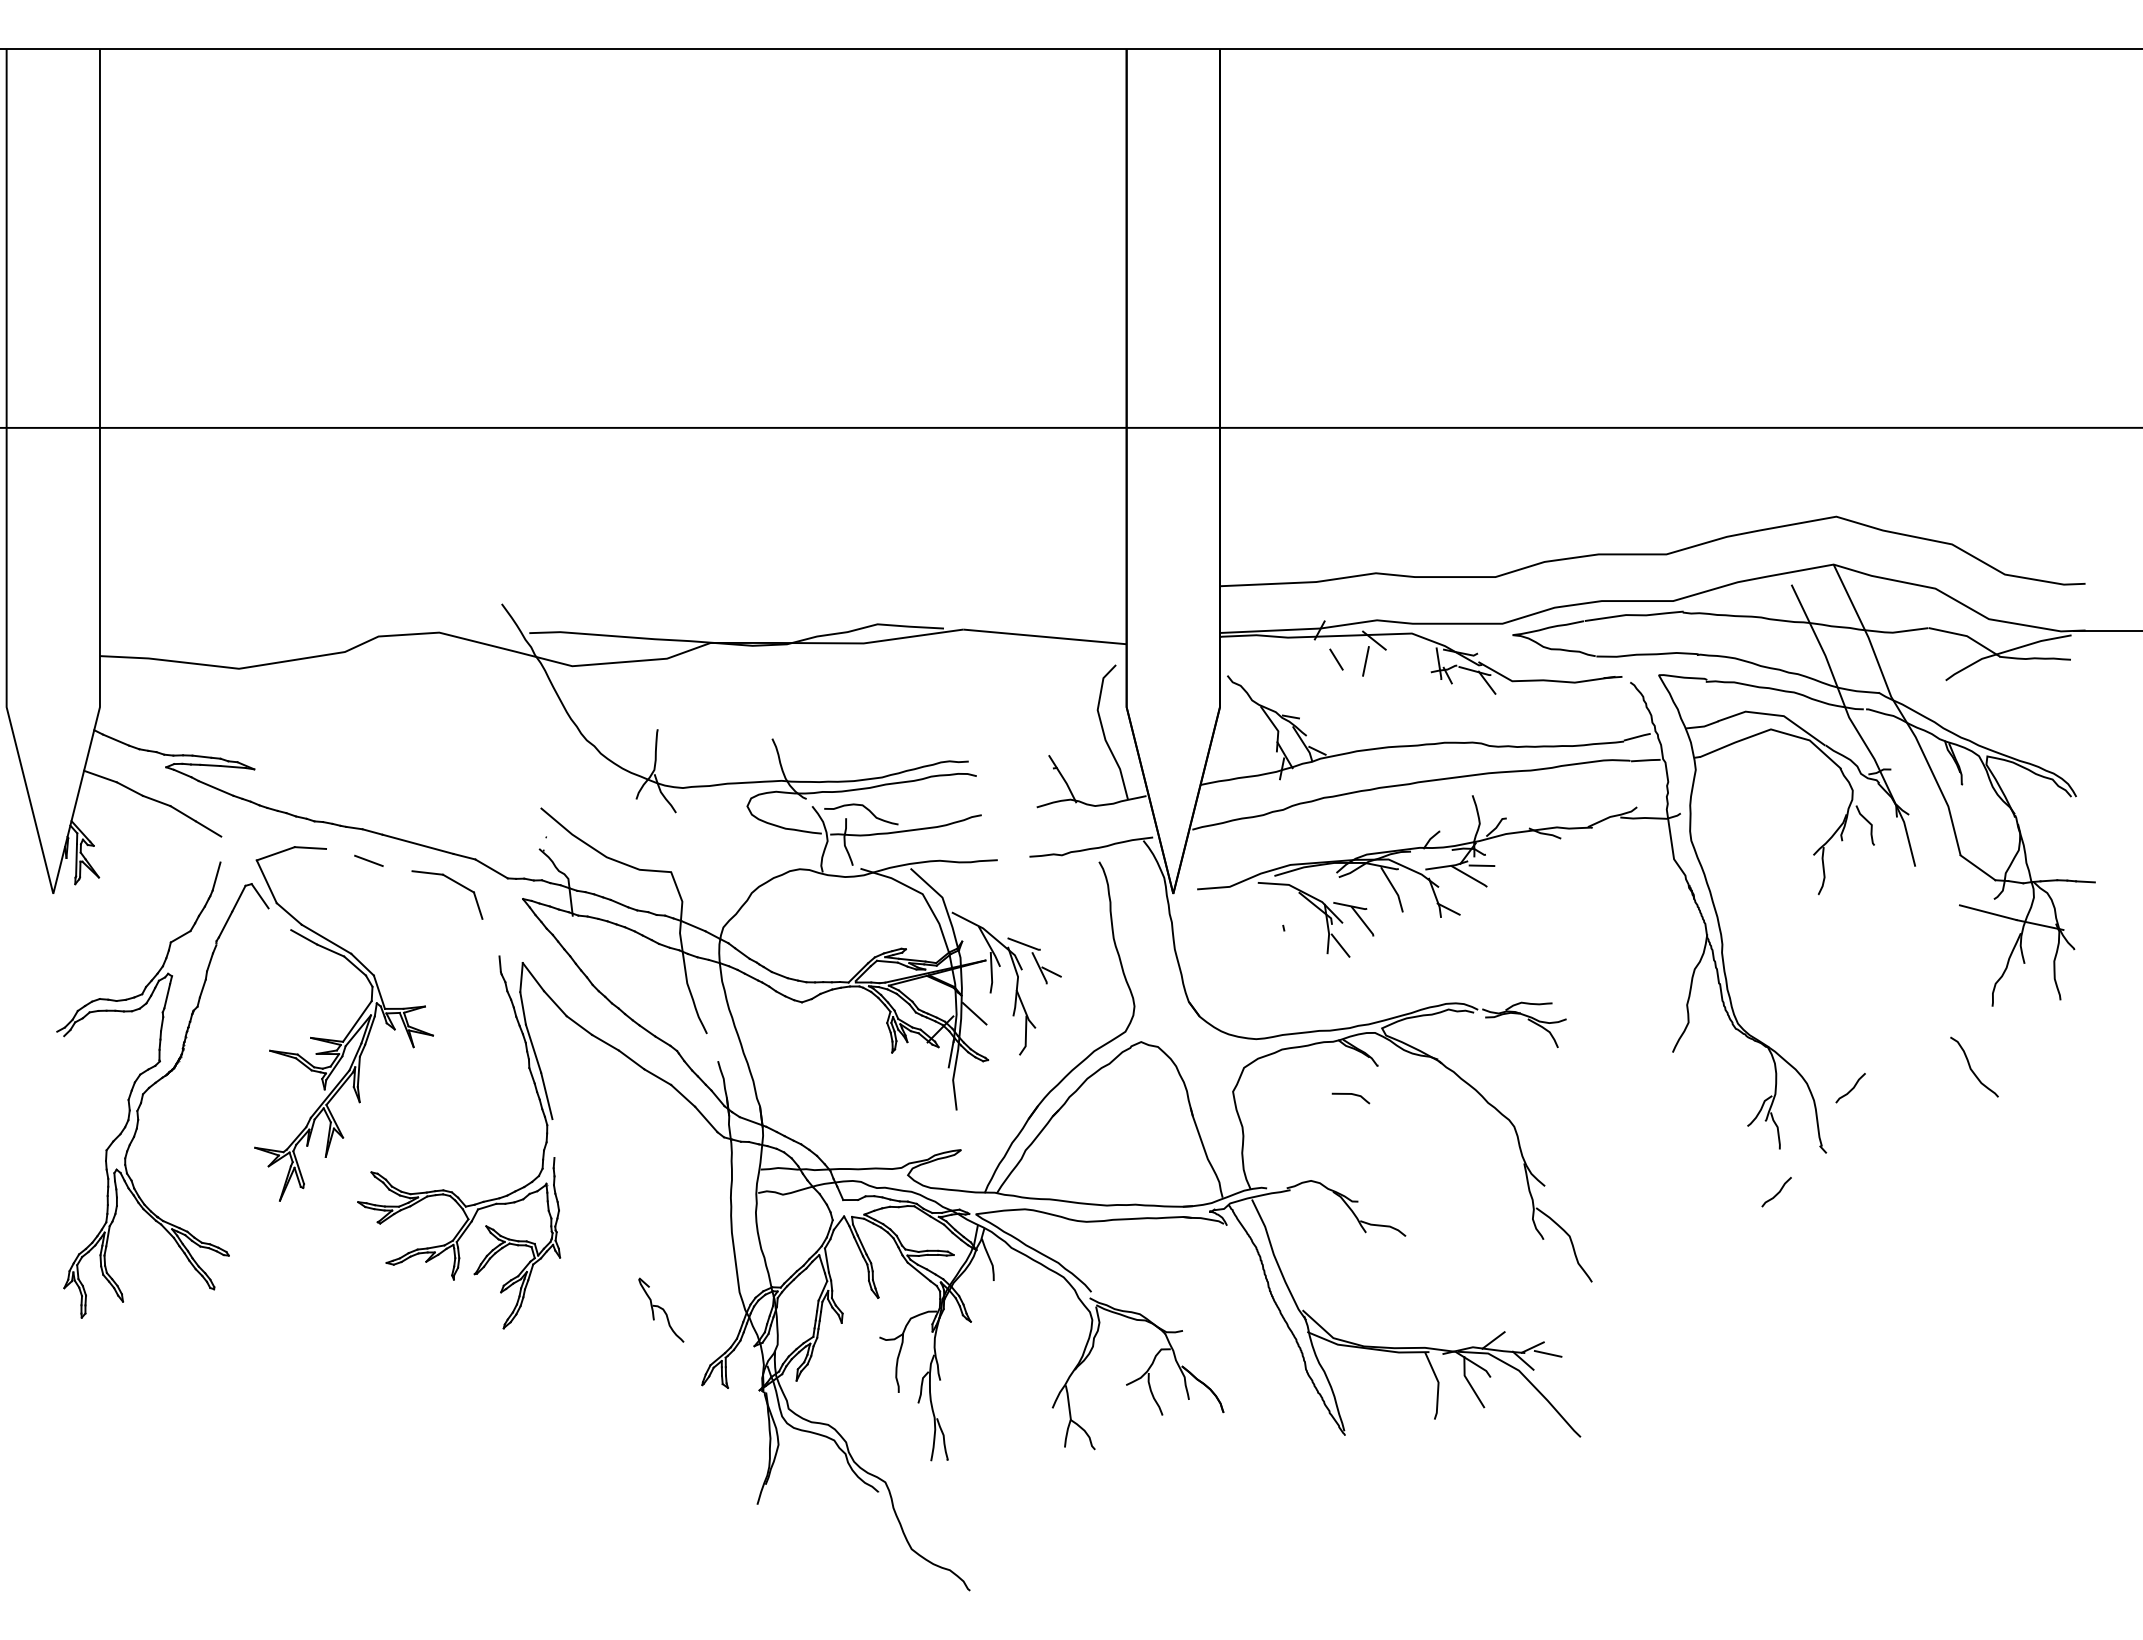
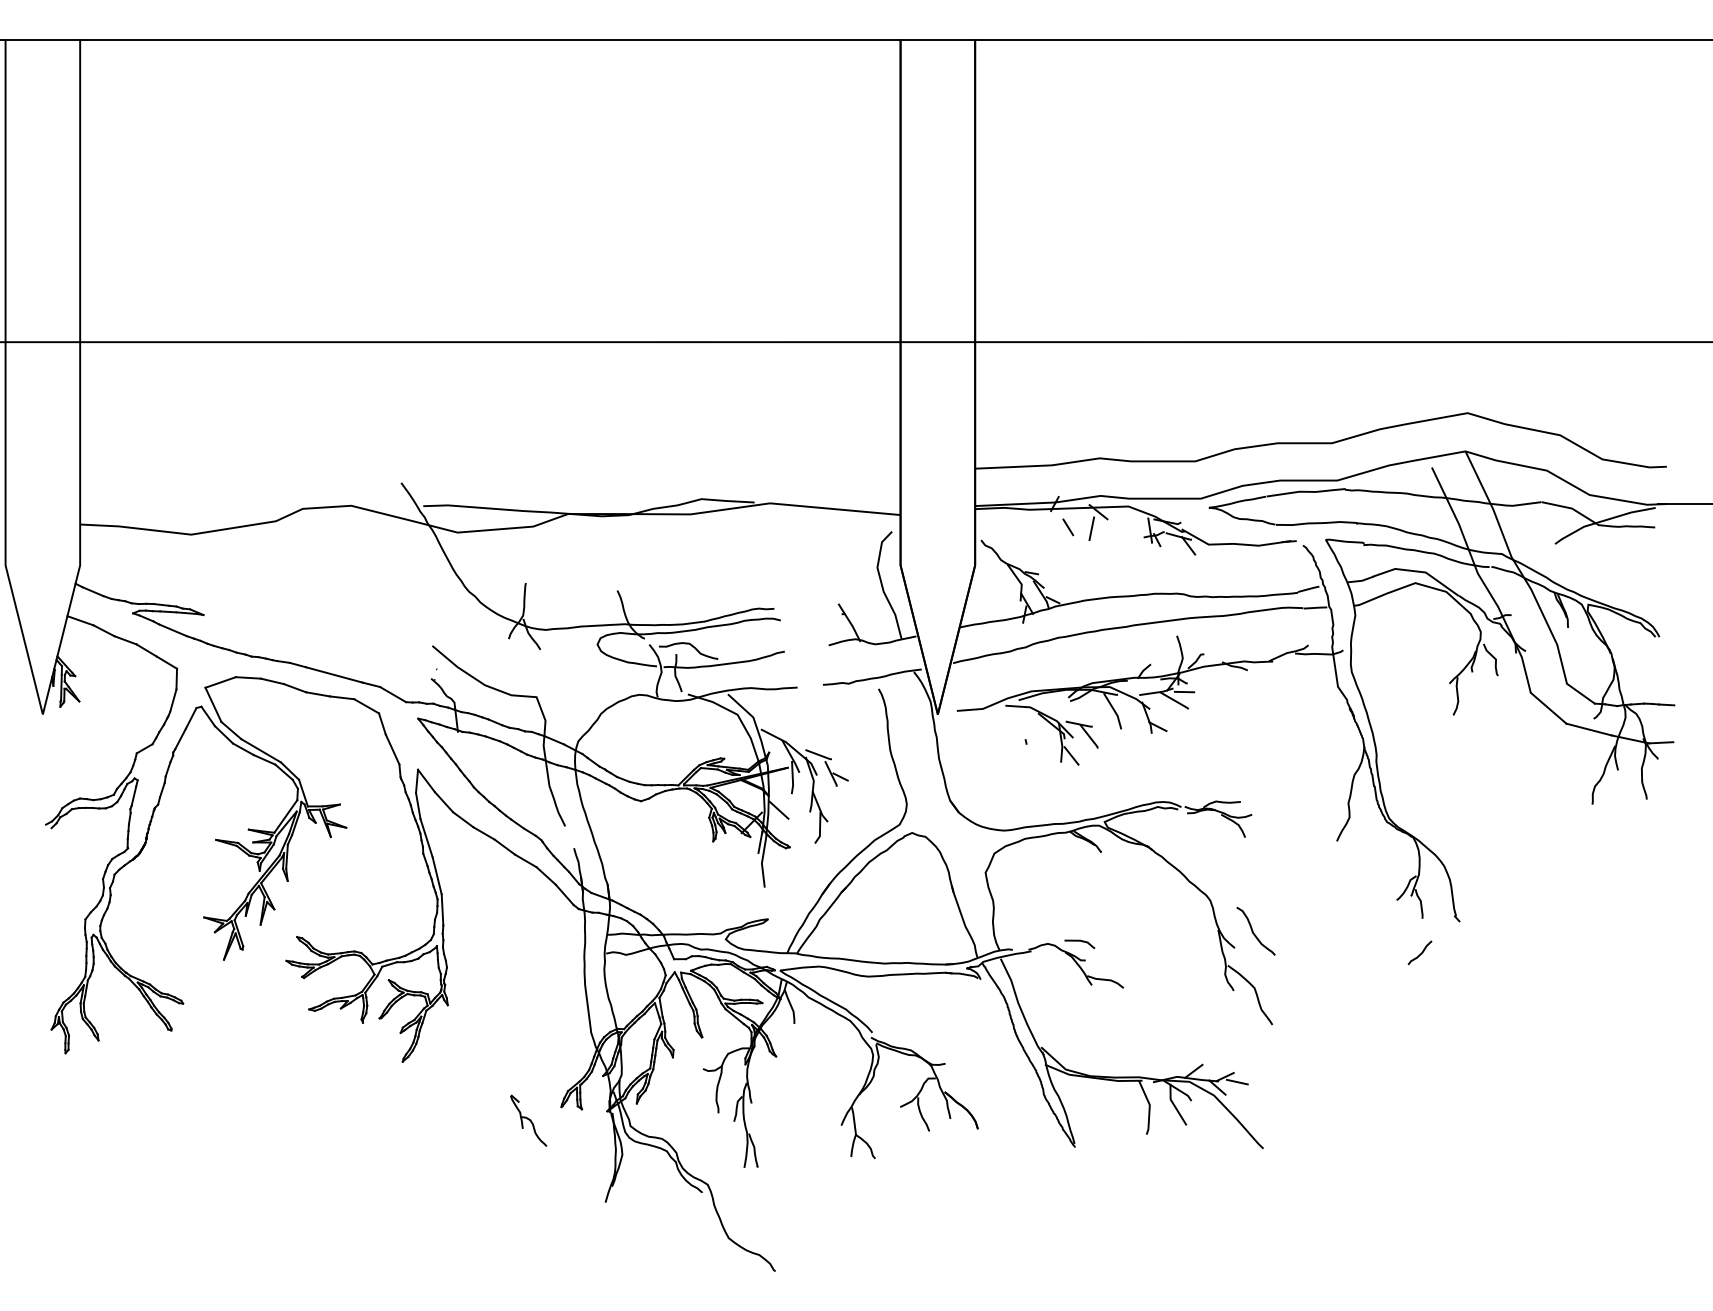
line: (220, 849) -> (176, 679), added
line: (340, 851) -> (272, 680), added
line: (397, 868) -> (317, 694), added
line: (1937, 885) -> (1548, 707), added
line: (279, 919) -> (223, 735), added
line: (2078, 928) -> (1661, 742), added
line: (490, 937) -> (392, 749), added
curve: (1971, 1067) -> (1253, 931), moved
curve: (1851, 1088) -> (1479, 870), removed
curve: (1352, 1095) -> (1081, 941), moved
line: (553, 1138) -> (442, 910), added
part: (661, 1309) -> (528, 1120), moved

